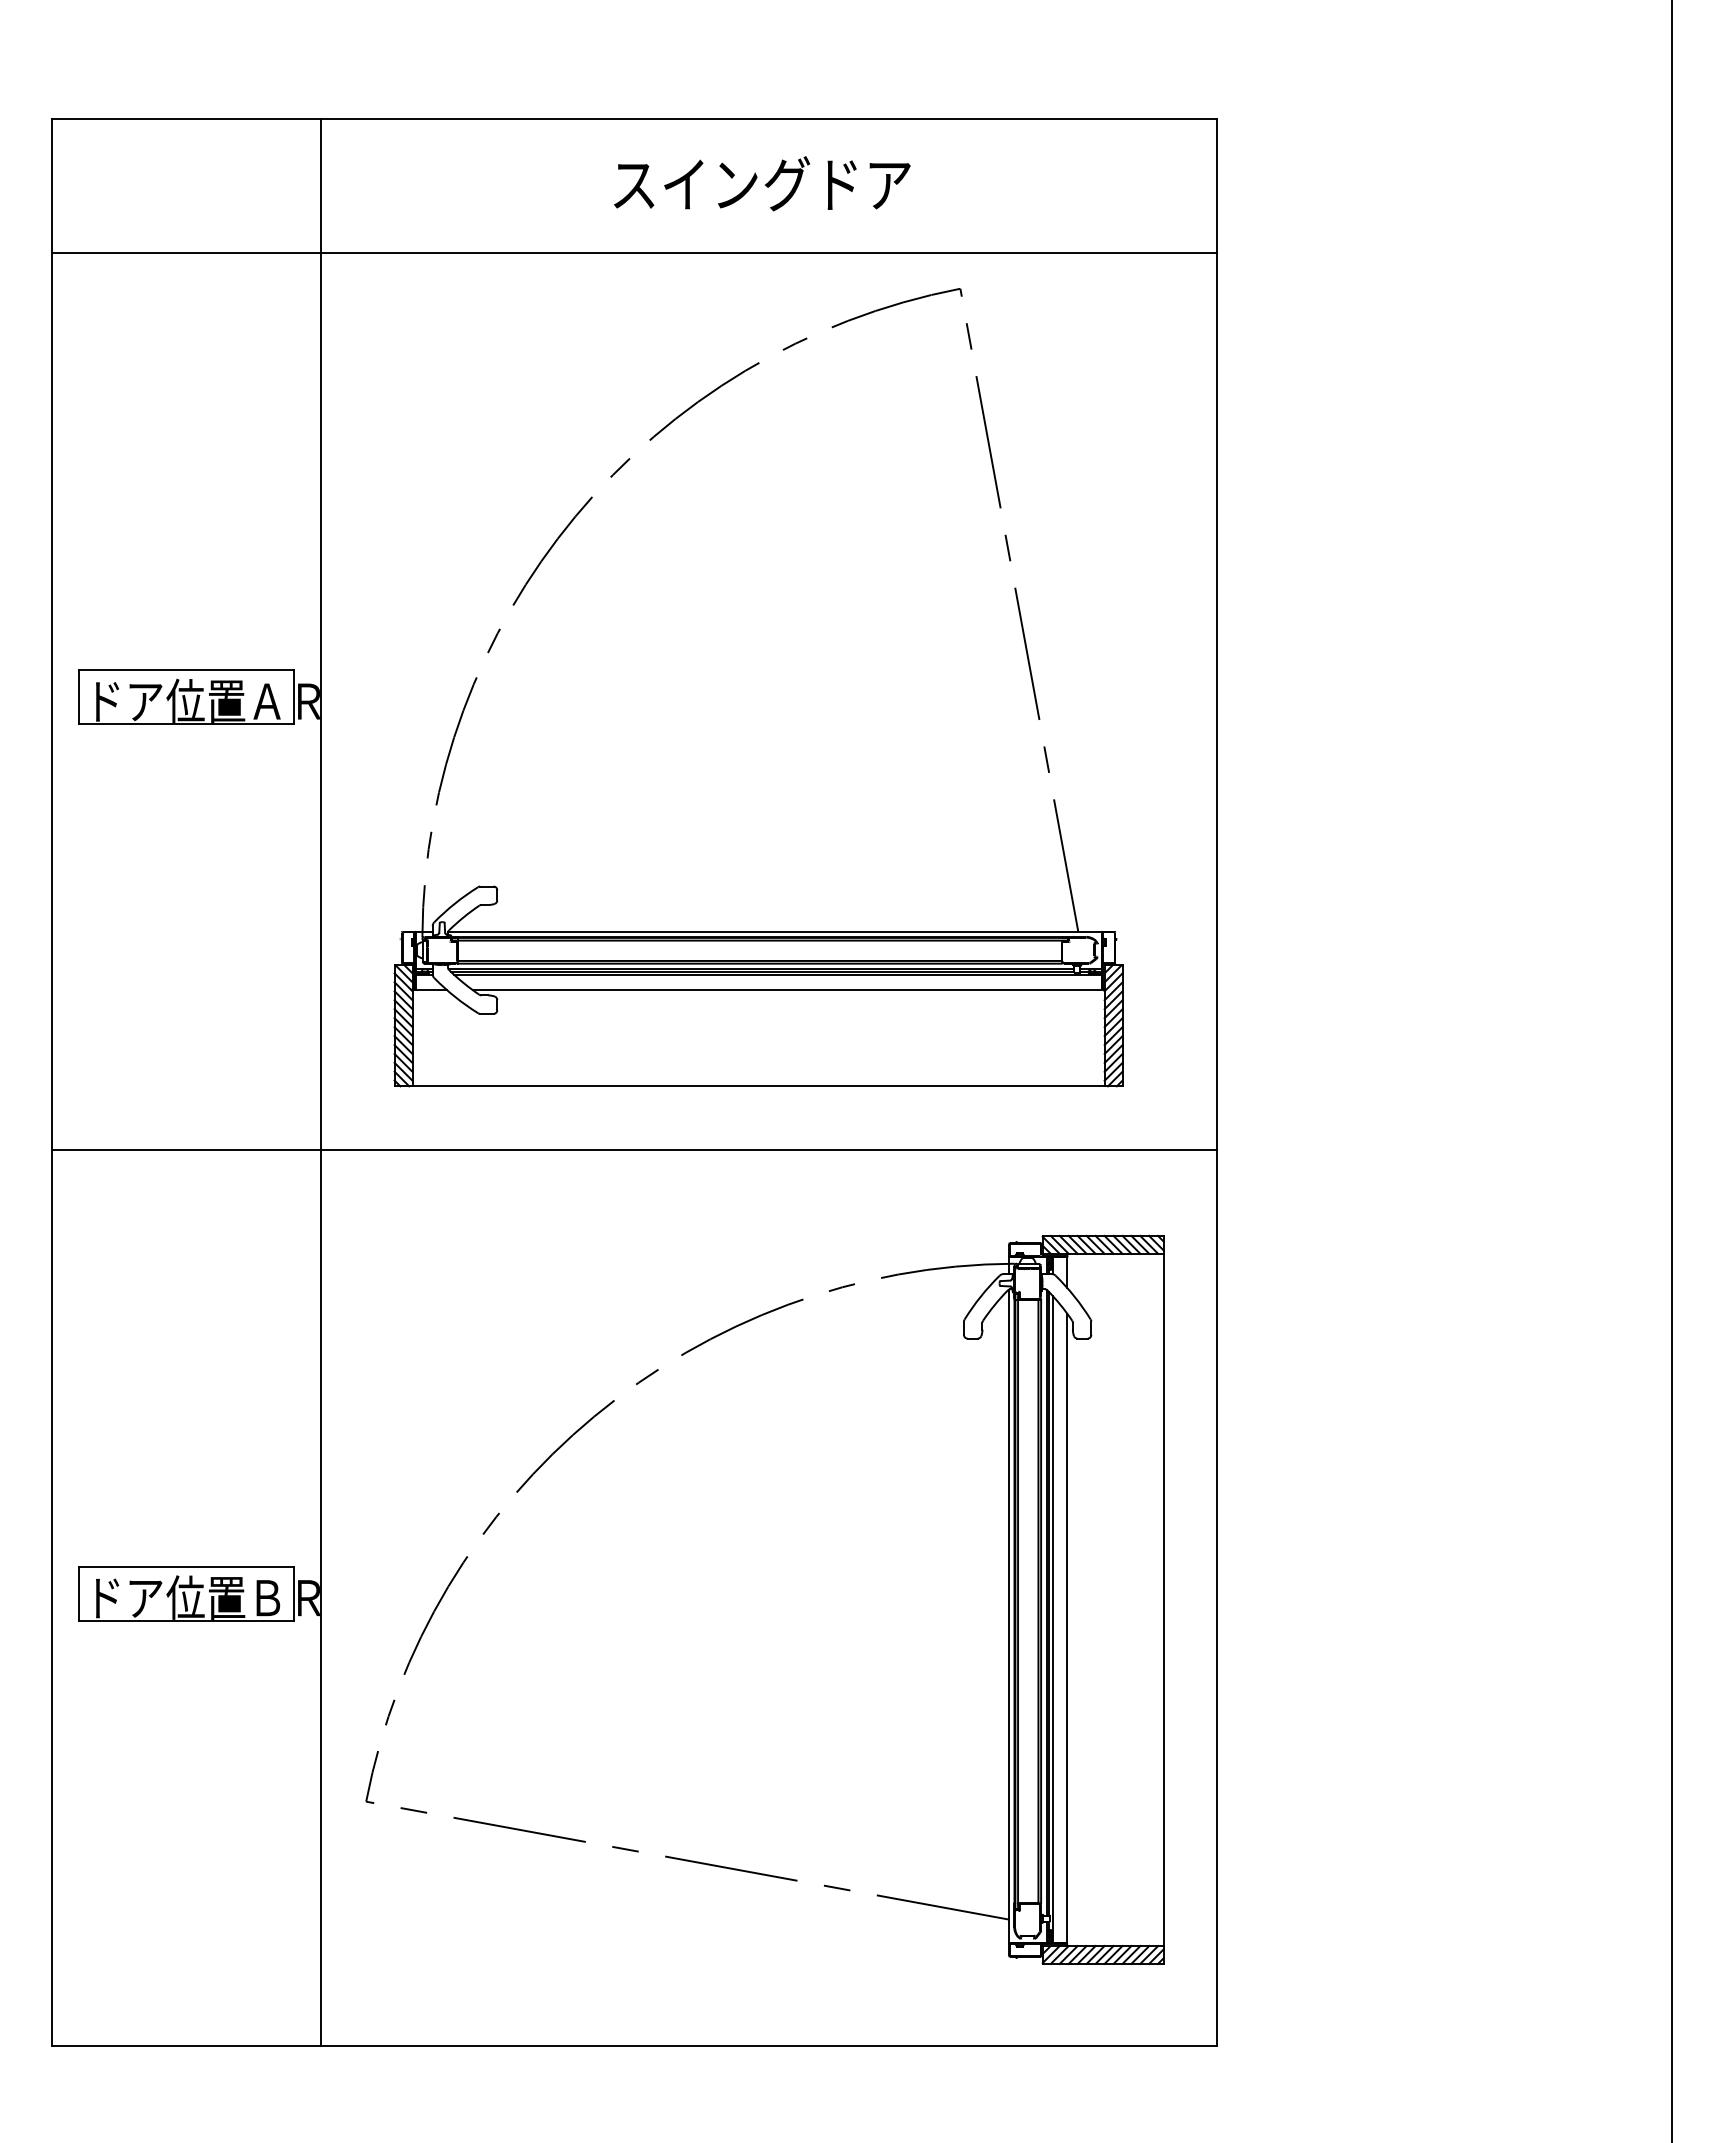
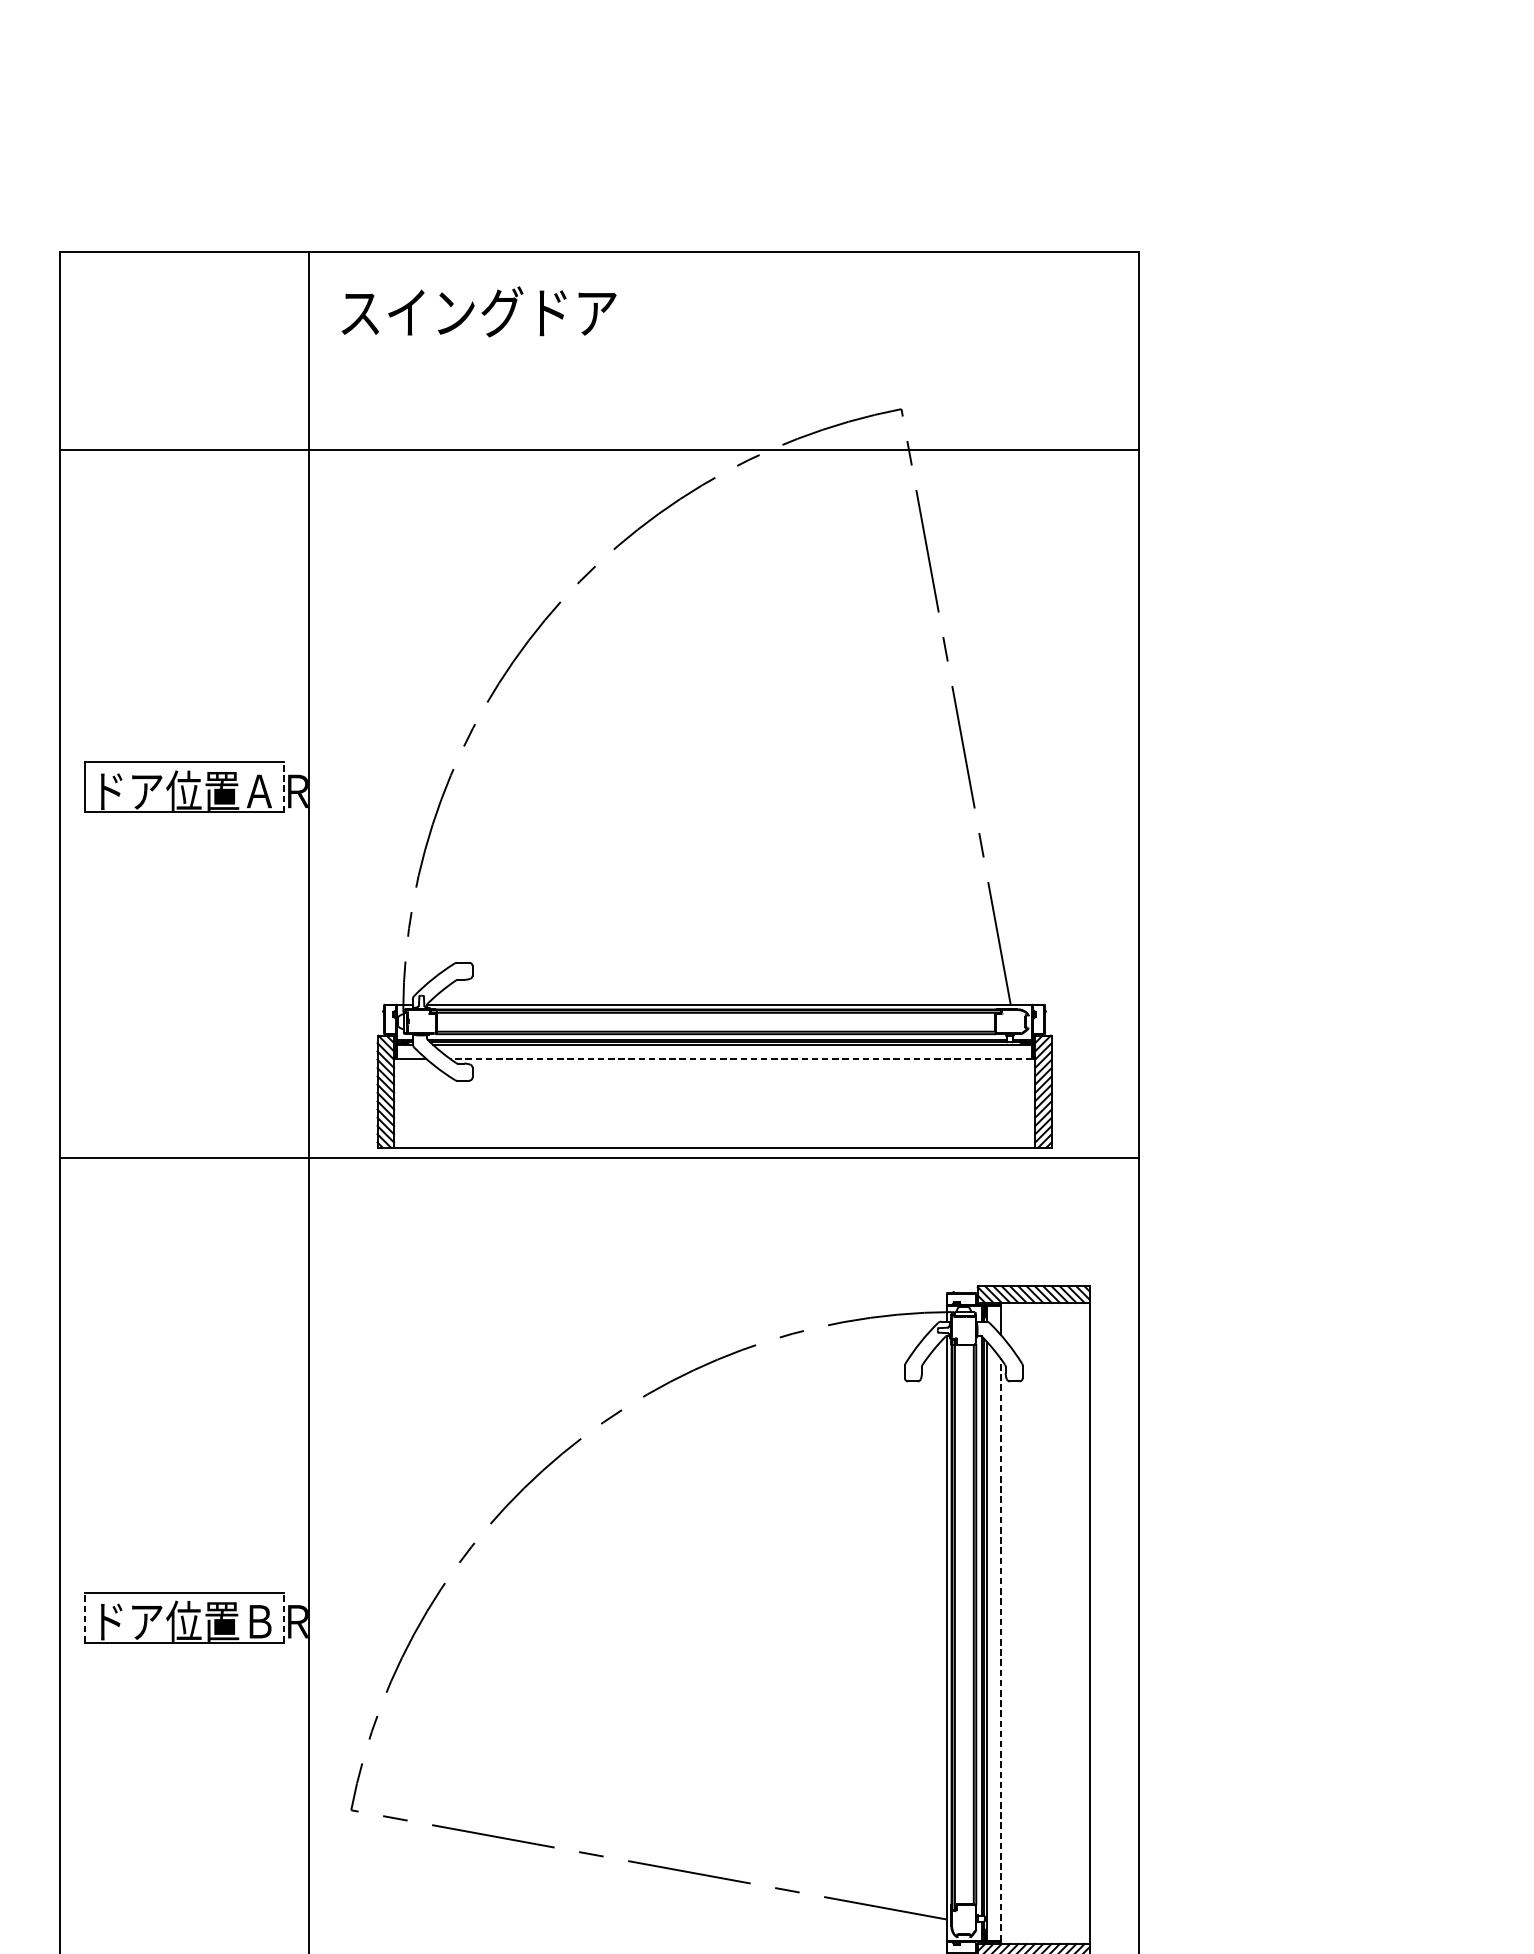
text: (762, 183) -> (479, 311), moved
line: (634, 253) -> (599, 450), moved
line: (293, 697) -> (283, 787), solid -> dashed
line: (787, 989) -> (741, 1058), solid -> dashed
line: (634, 1149) -> (599, 1157), moved
line: (78, 1593) -> (84, 1617), solid -> dashed
line: (293, 1593) -> (283, 1617), solid -> dashed
line: (1067, 1628) -> (1000, 1649), solid -> dashed

